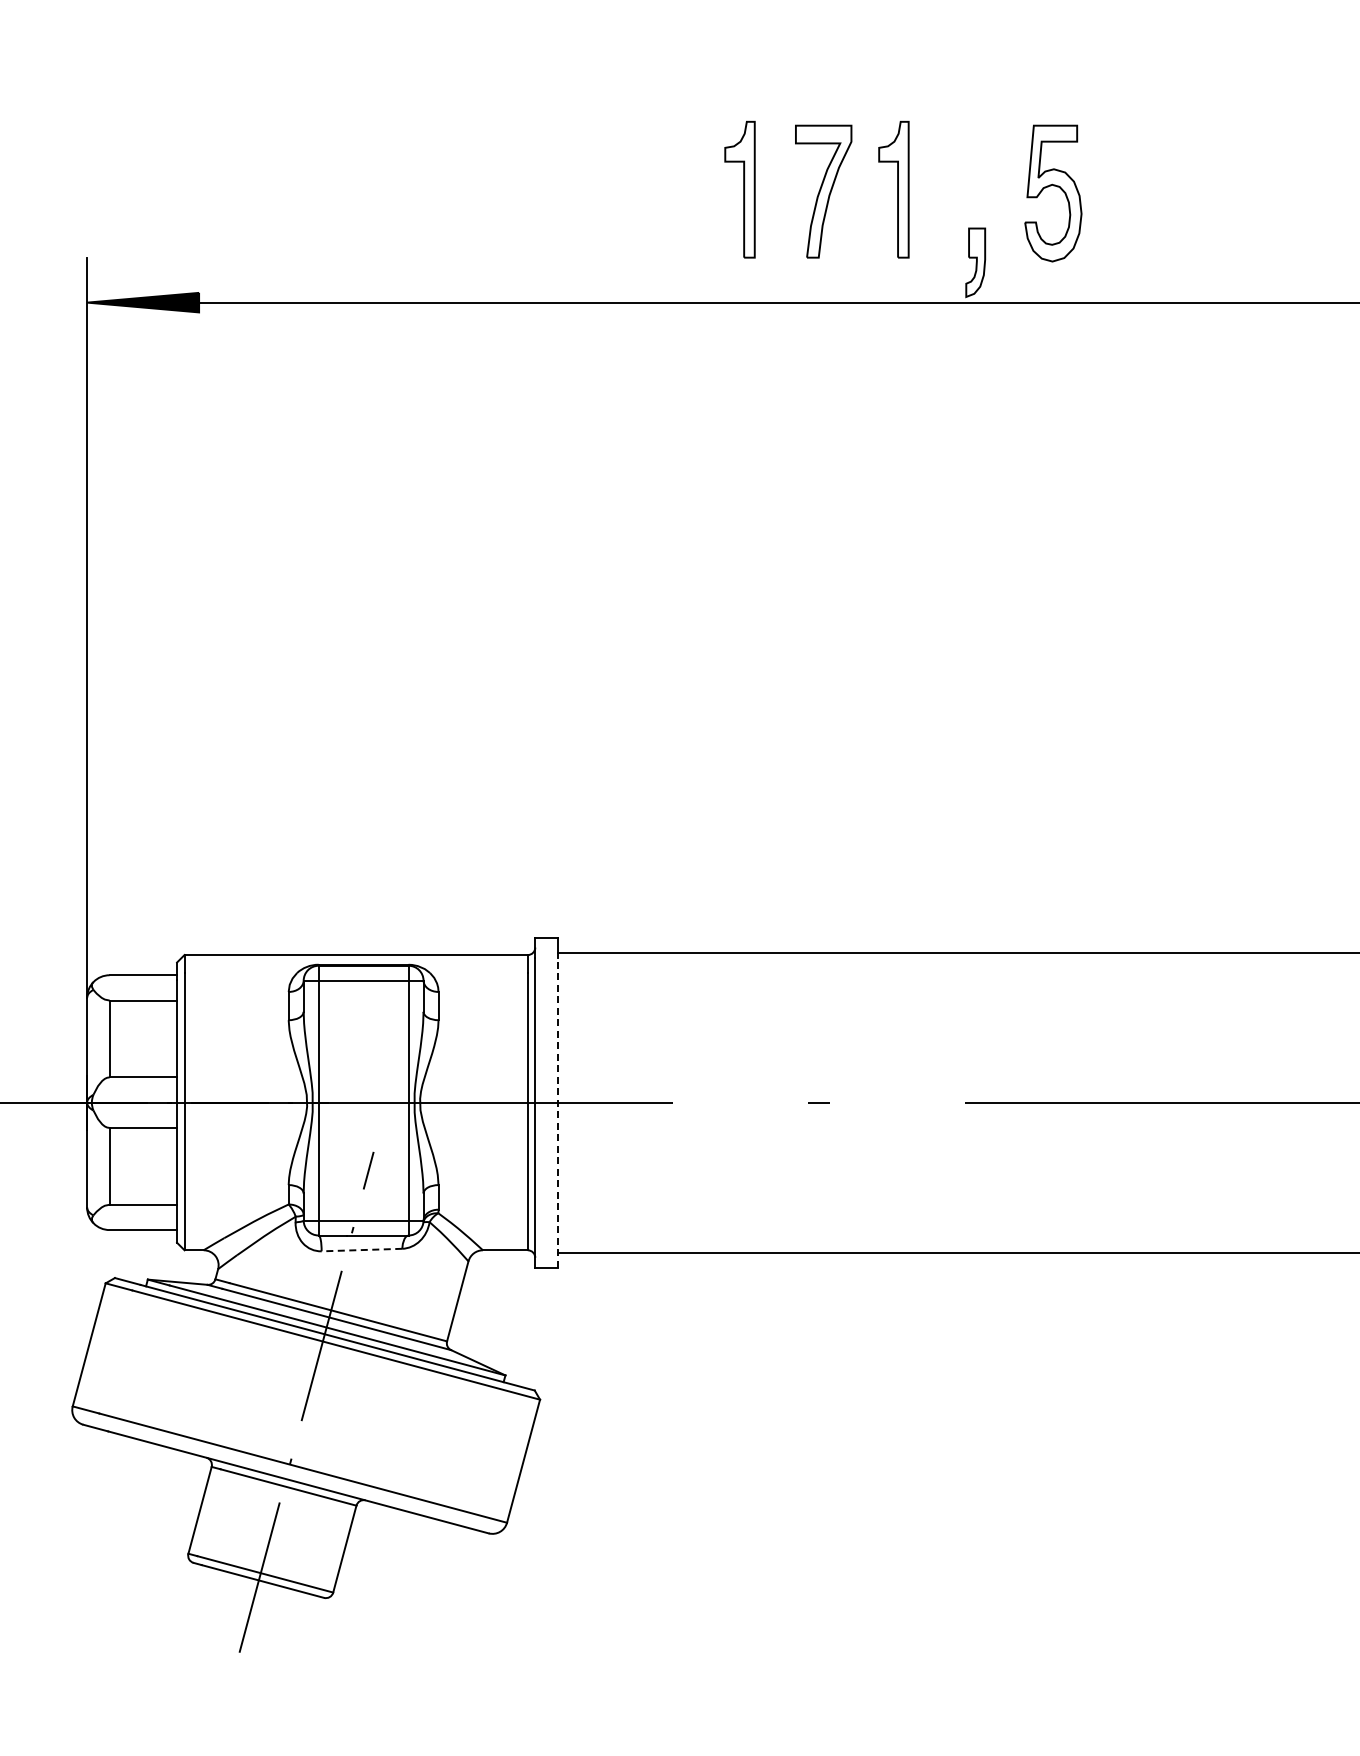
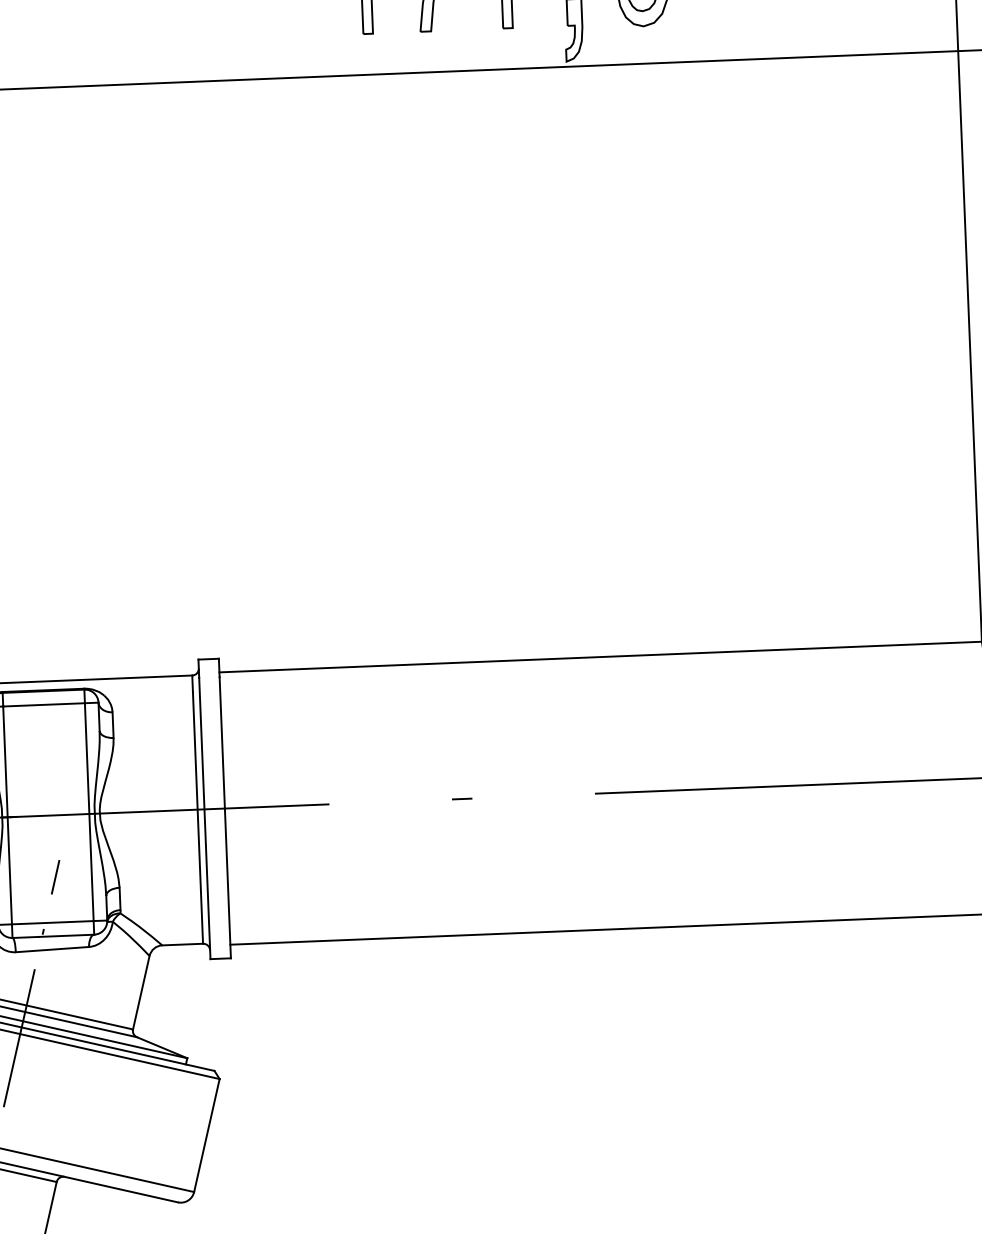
line: (557, 1112) -> (225, 817), dashed -> solid
line: (361, 1250) -> (51, 950), dashed -> solid

